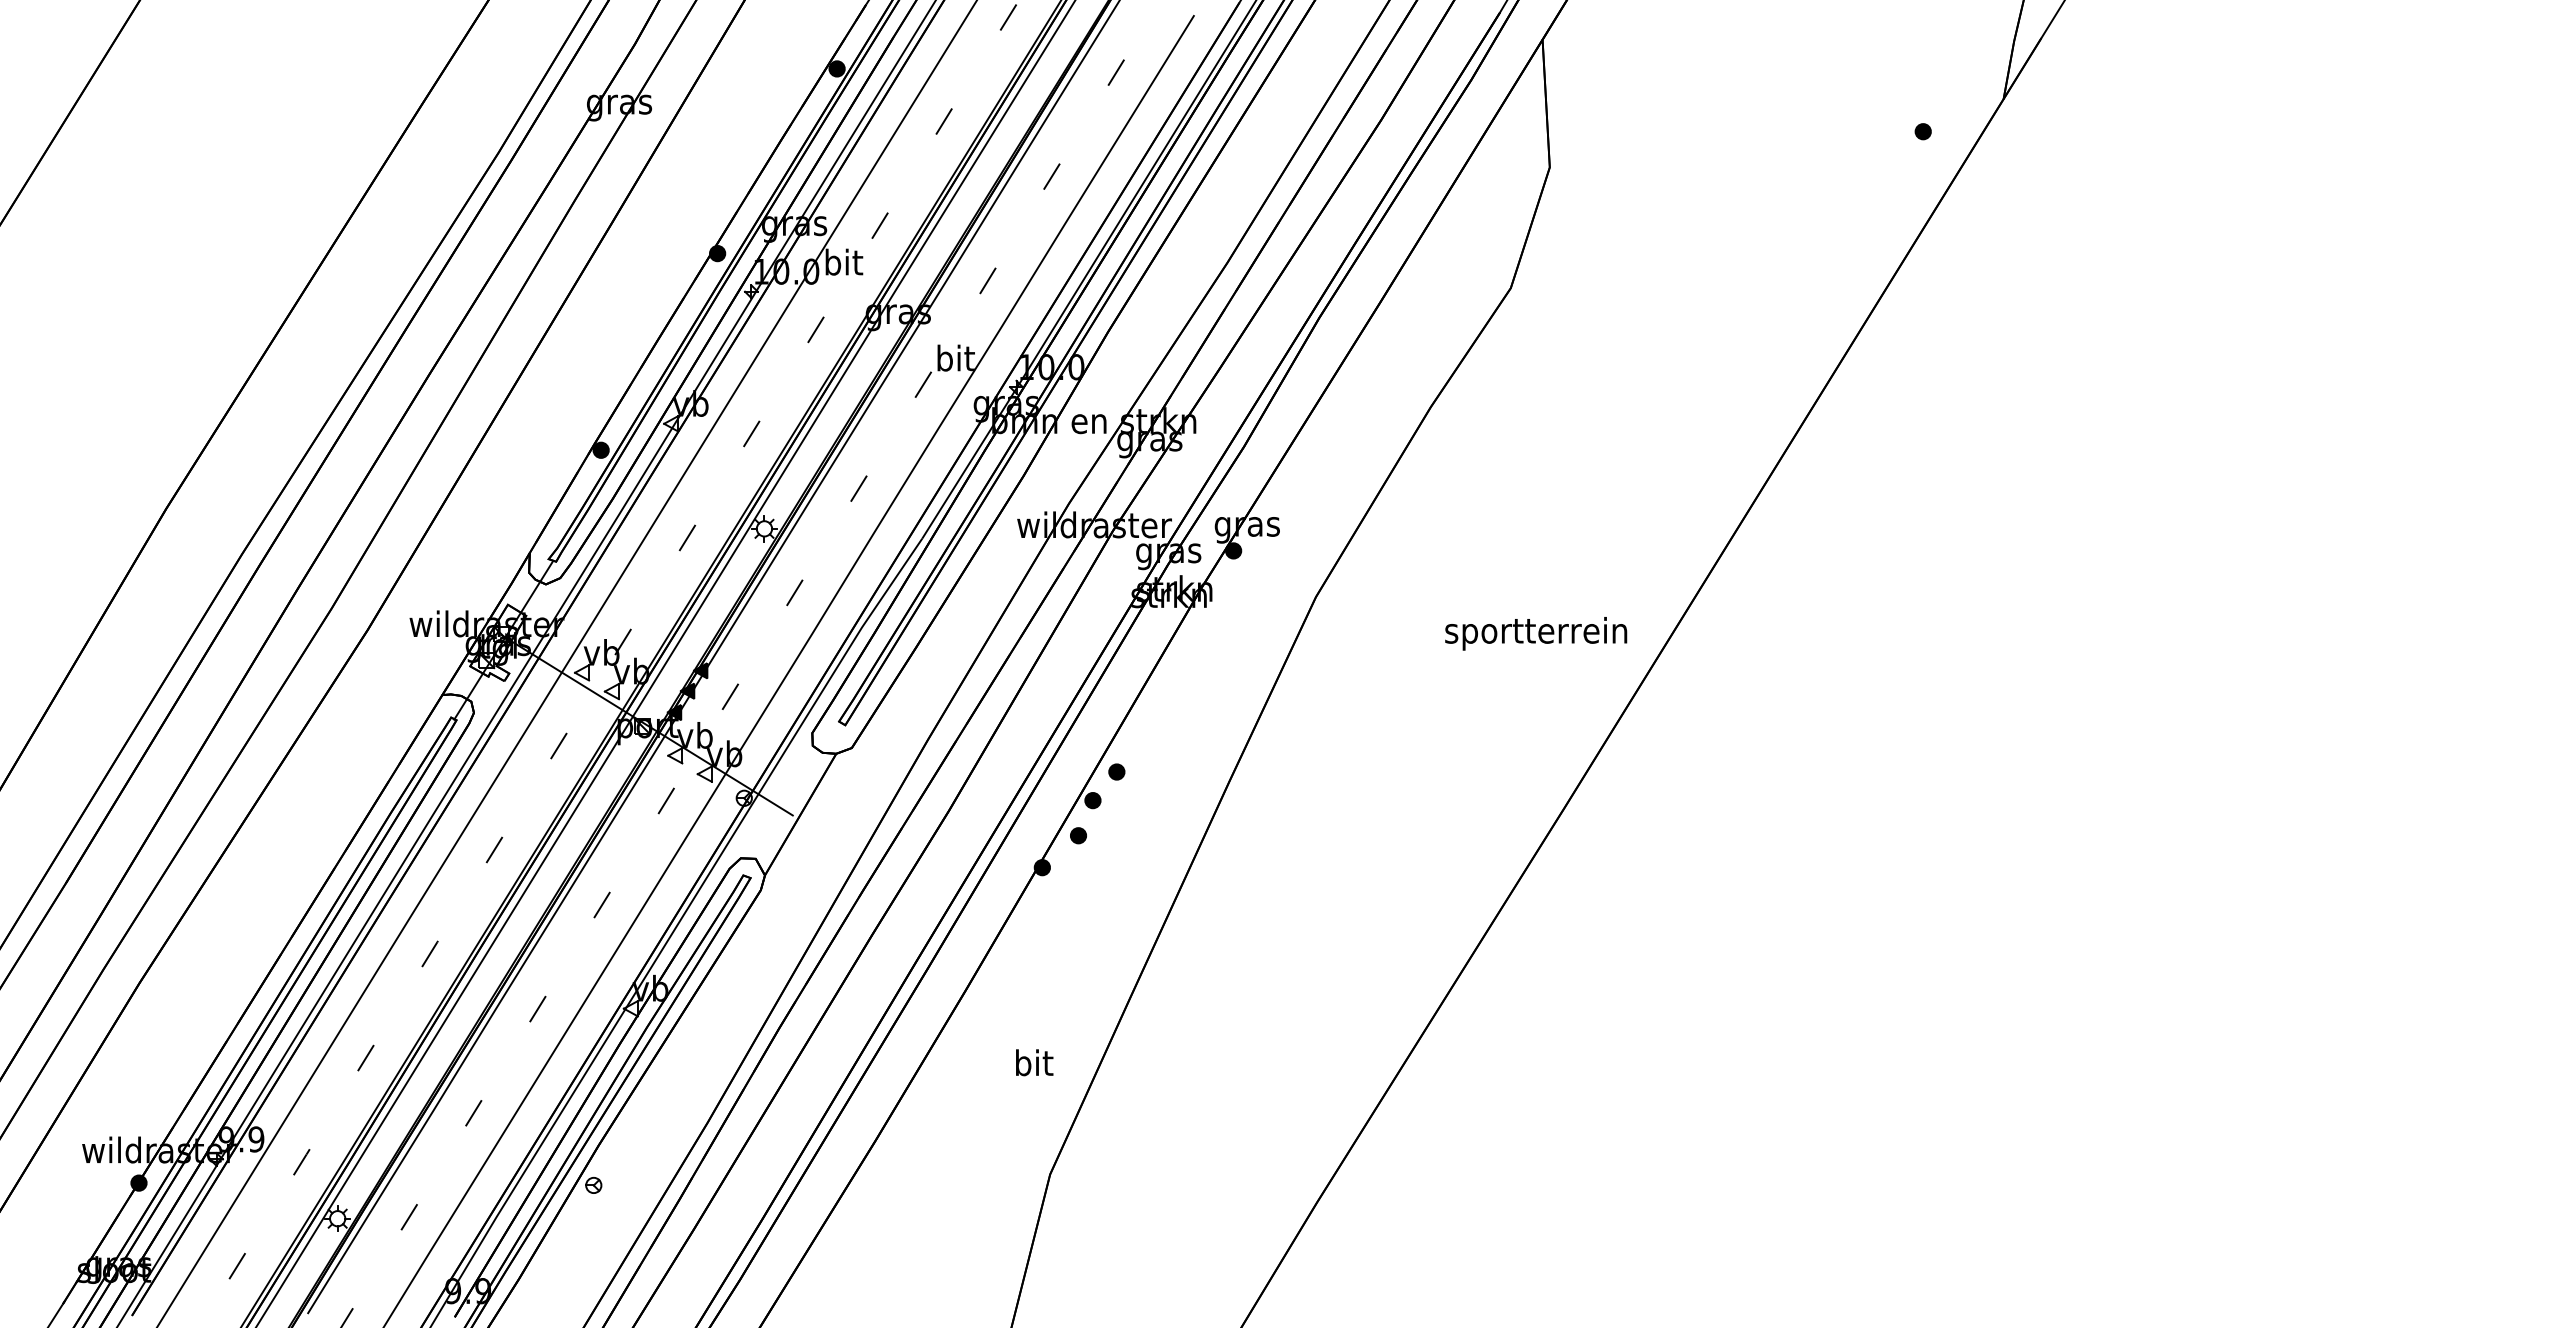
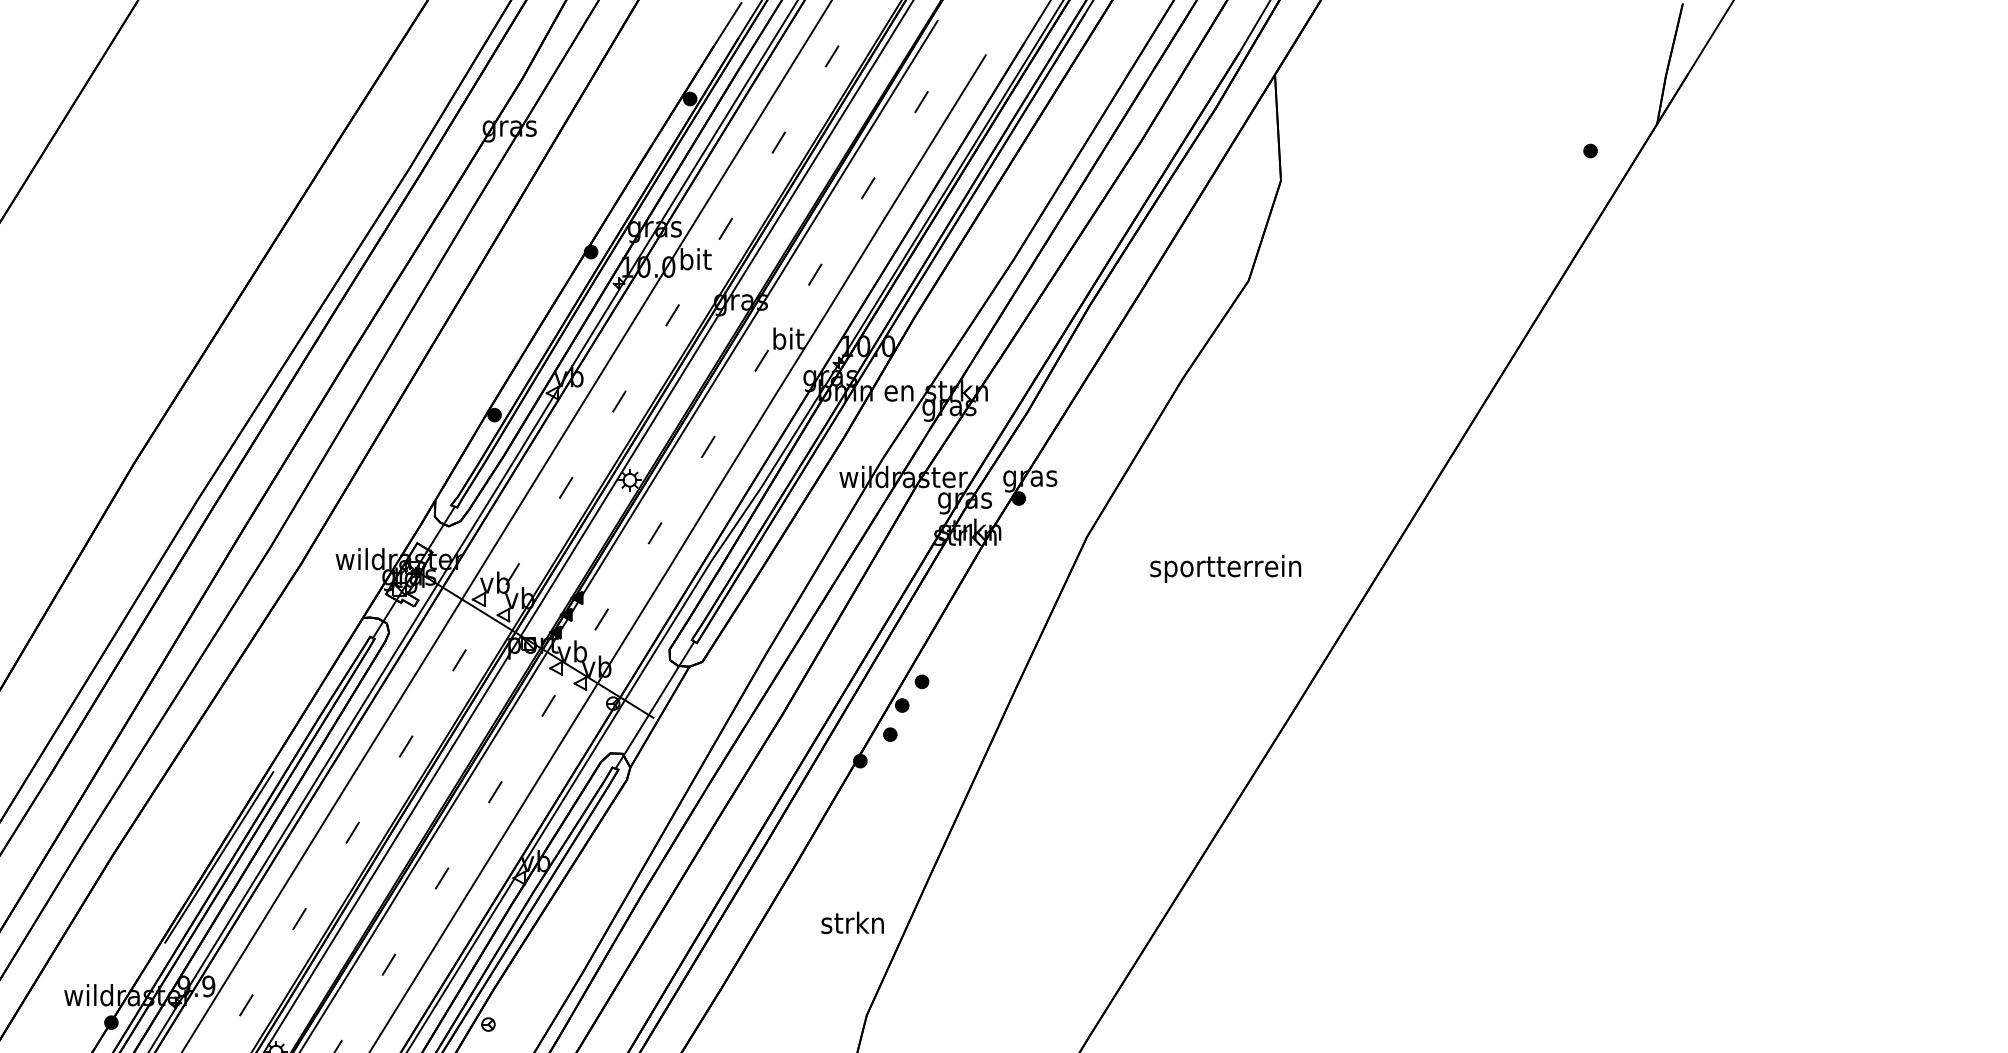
text: (1536, 633) -> (1226, 568), moved
line: (794, 800) -> (654, 705), added
line: (268, 983) -> (218, 857), added
text: (1032, 1062) -> (852, 922), bit -> strkn

